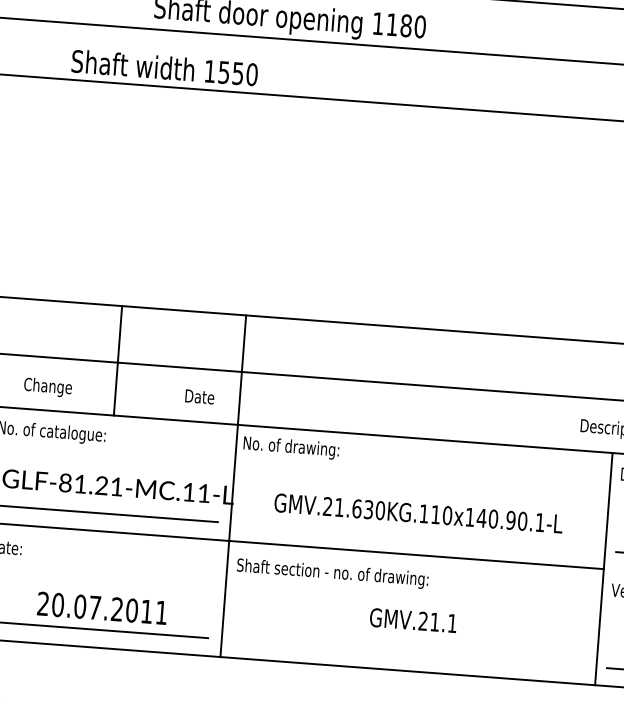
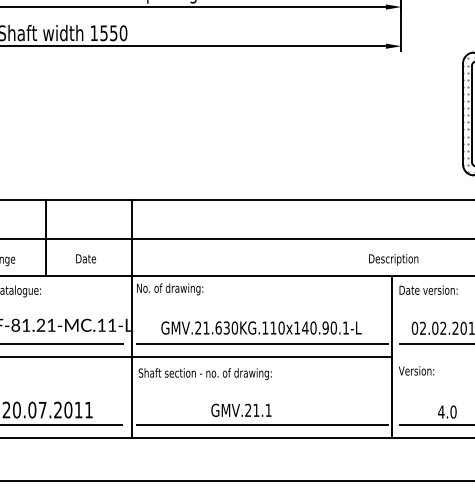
text: (200, 396) -> (86, 258), moved
line: (418, 537) -> (262, 344), added
text: (413, 619) -> (241, 409), moved
line: (408, 653) -> (261, 425), added

